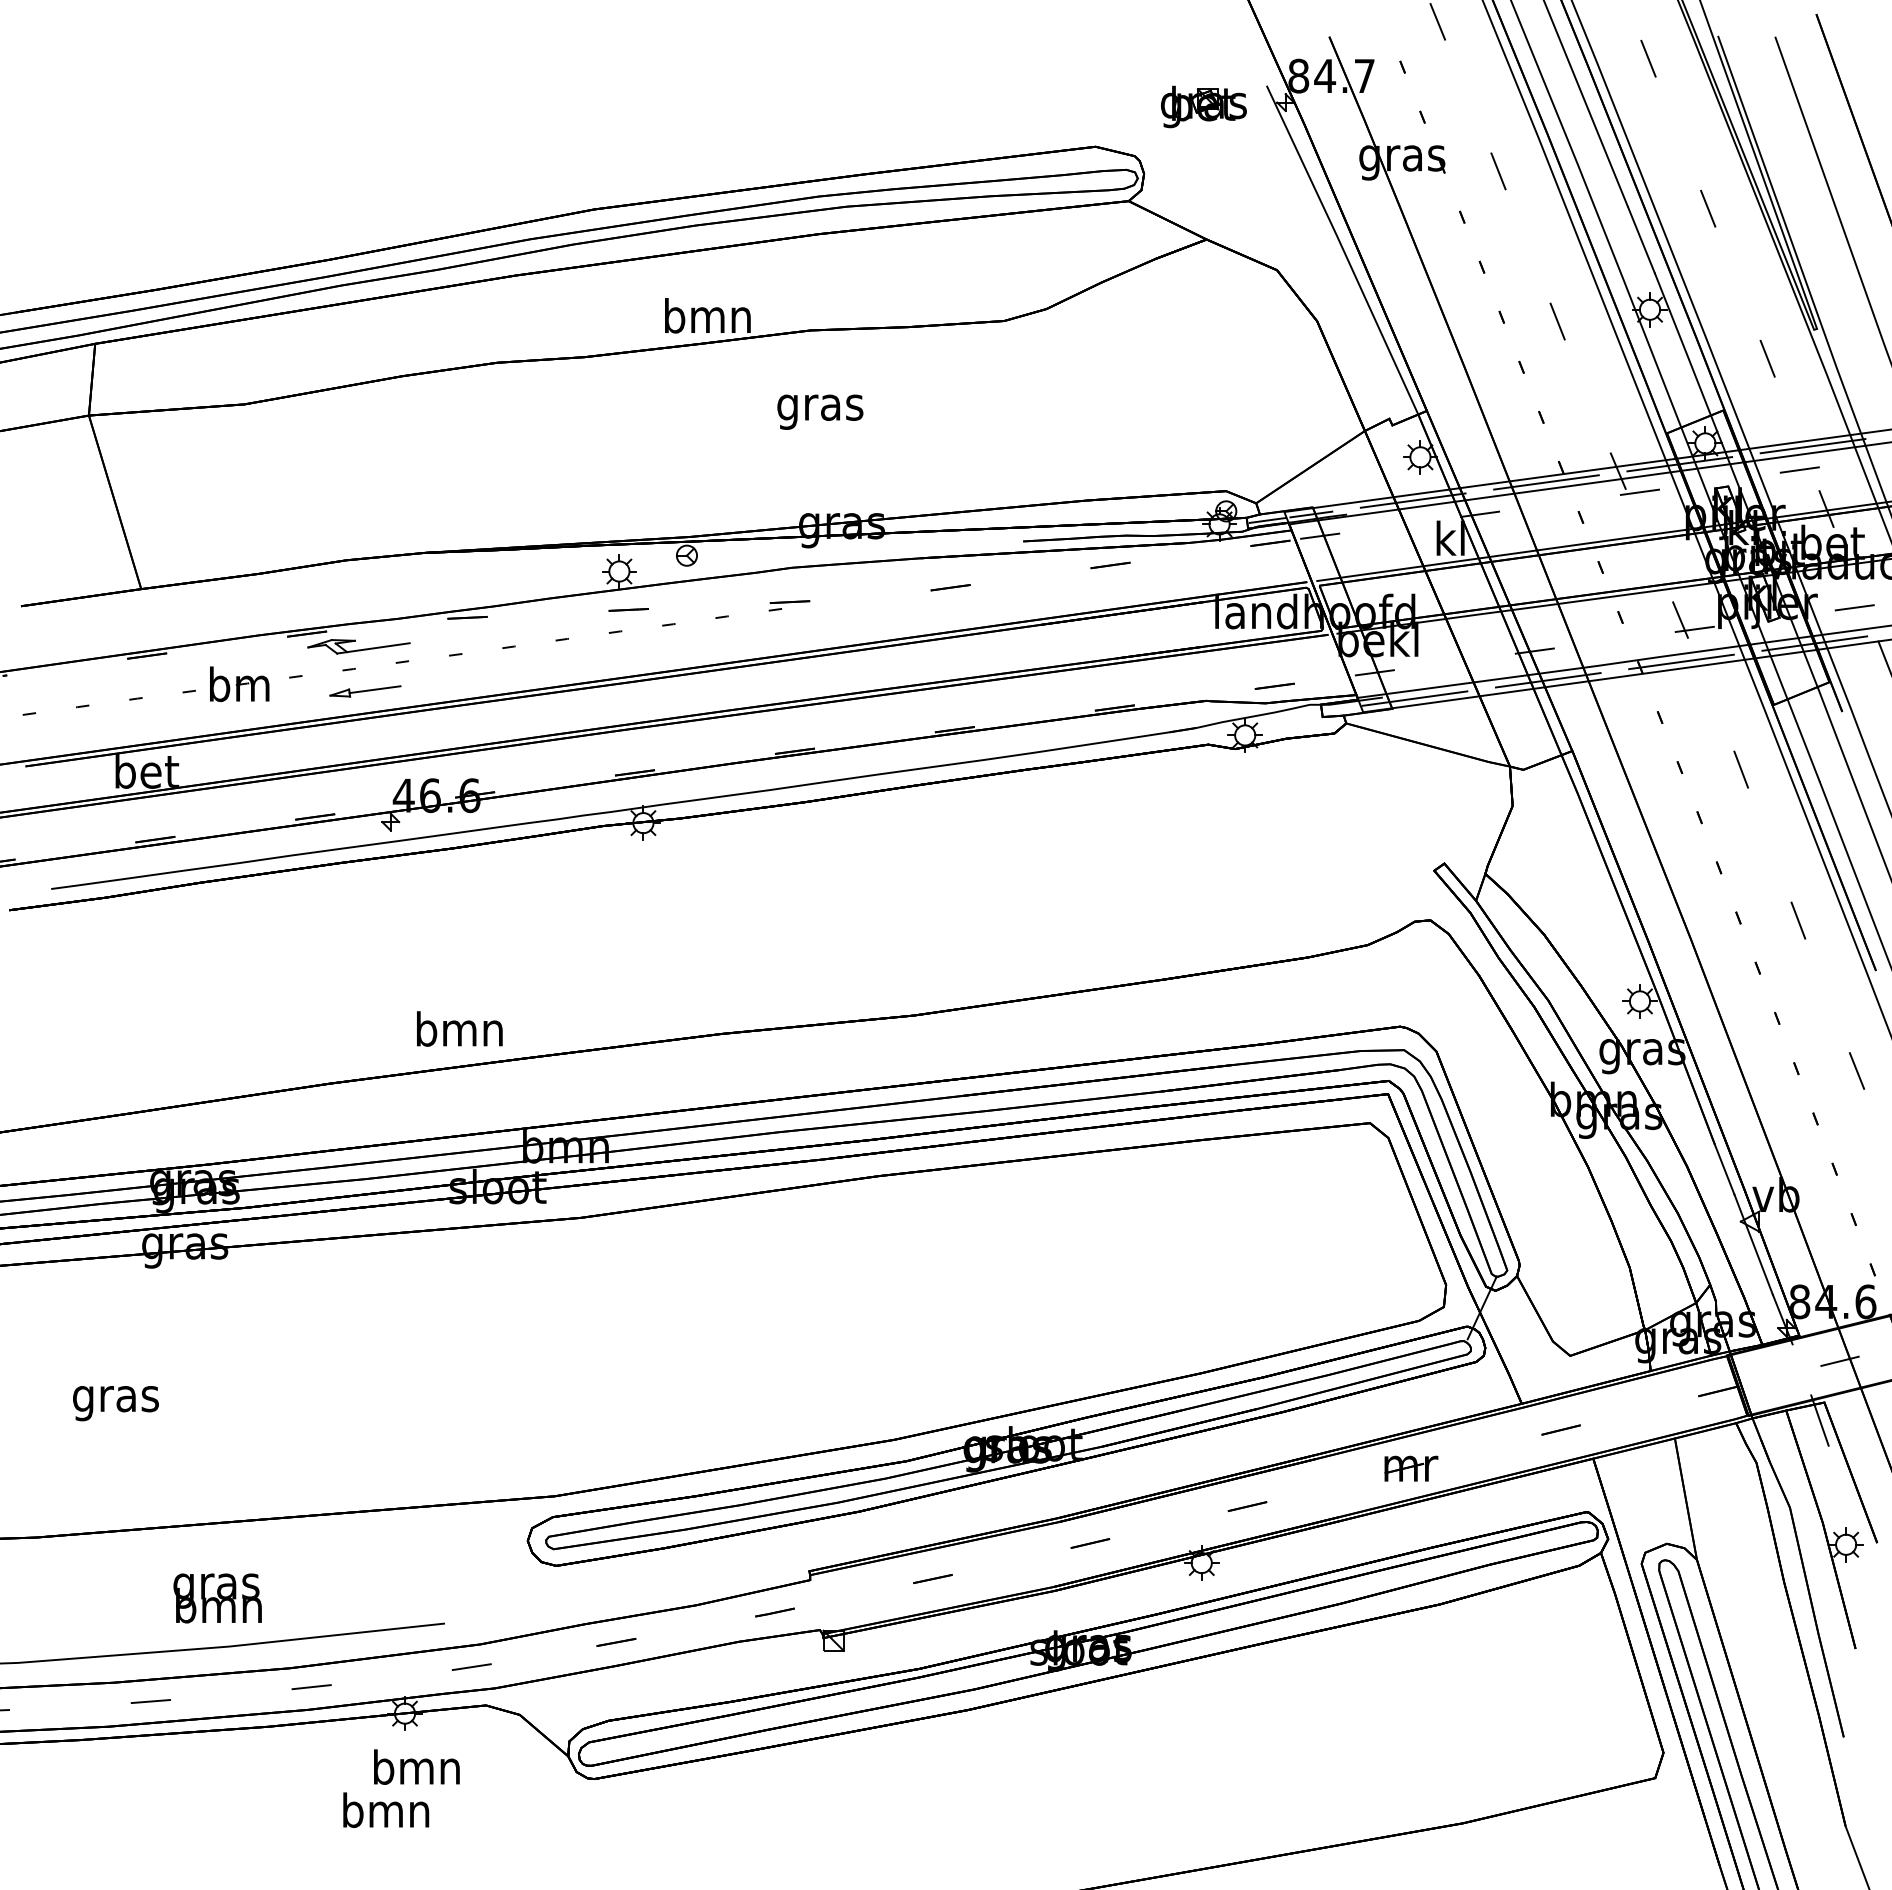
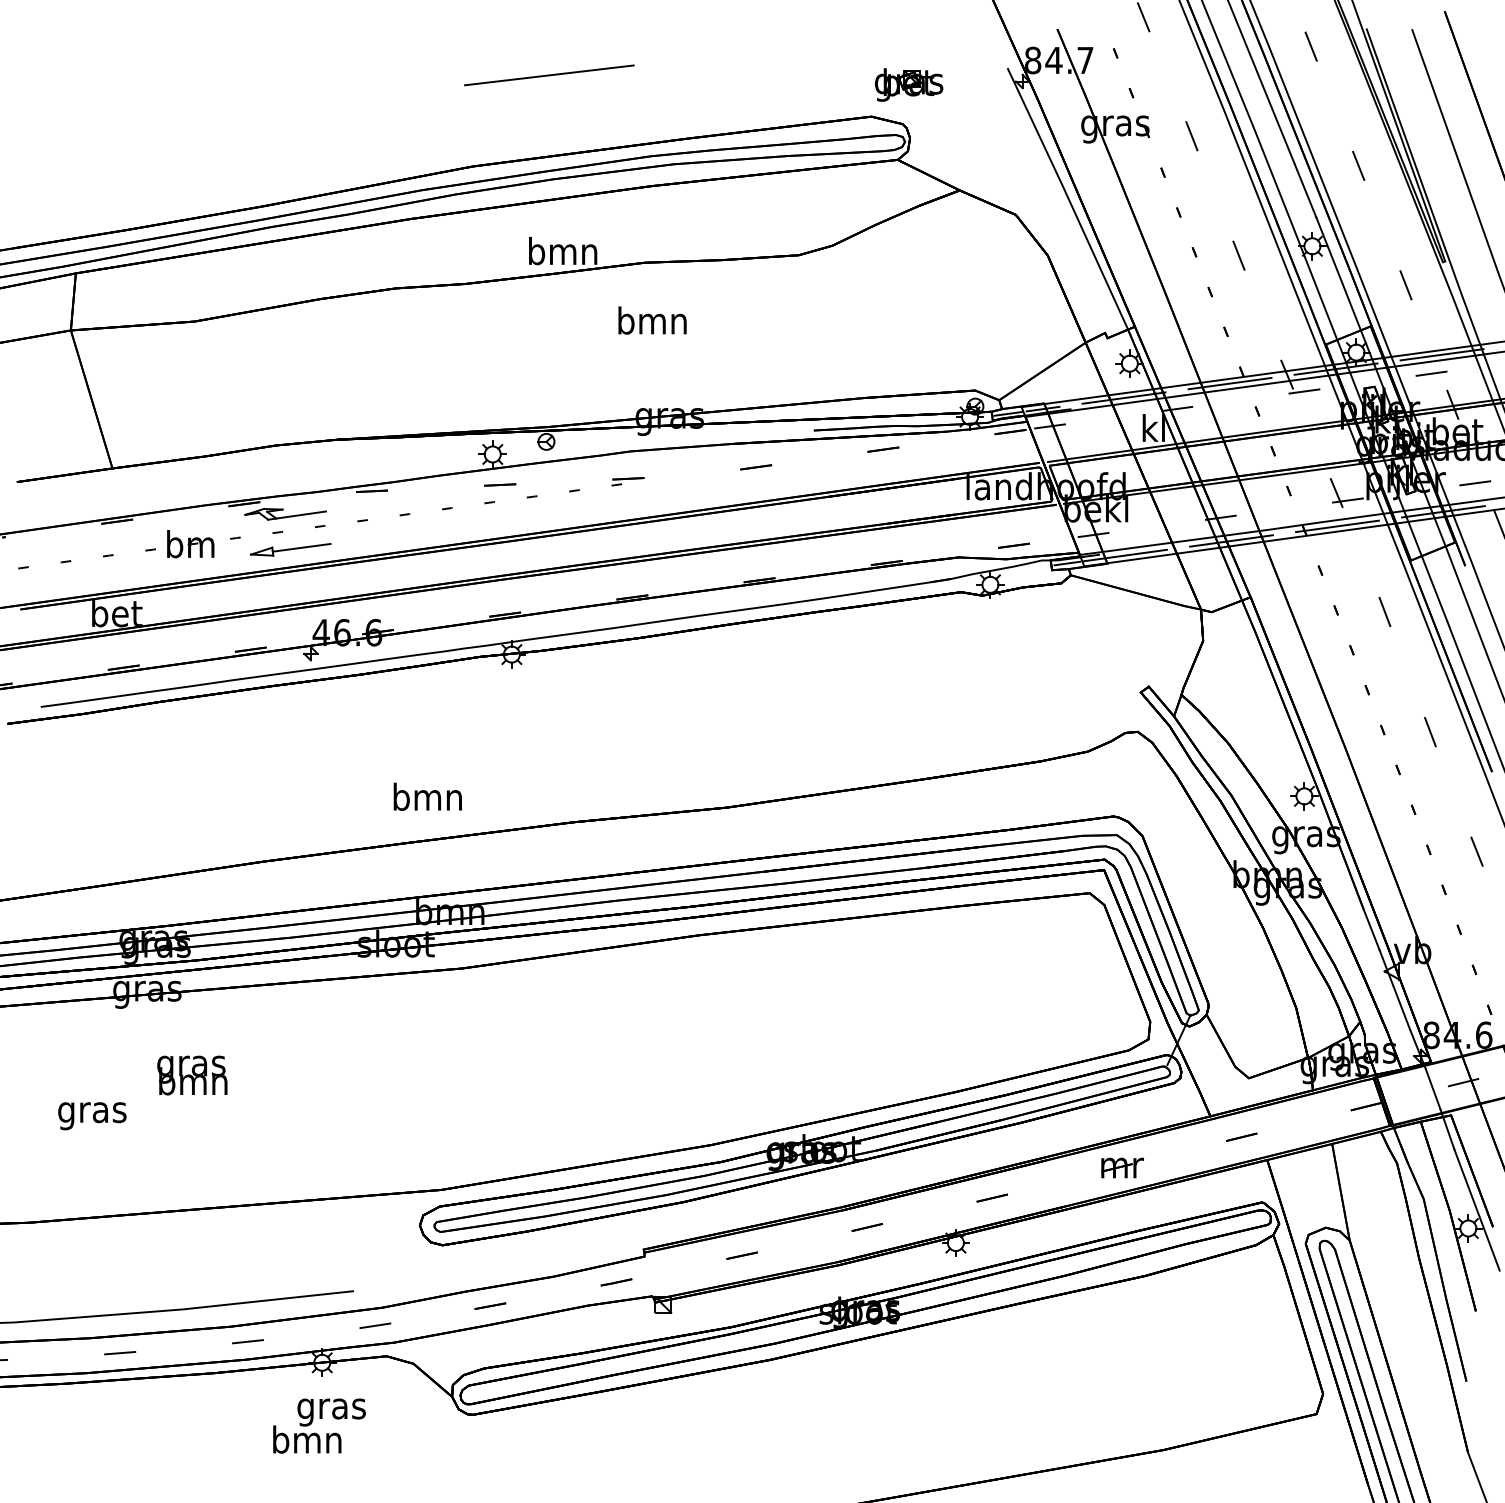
line: (690, 94) -> (549, 75), added
part: (1203, 106) -> (908, 84), moved
text: (820, 407) -> (652, 324), gras -> bmn
part: (365, 691) -> (290, 549), size x1.43
line: (1341, 708) -> (1067, 563), added
text: (459, 1028) -> (427, 796), moved
line: (1801, 1369) -> (1432, 1089), added
line: (1856, 1521) -> (1476, 1209), added
text: (217, 1598) -> (192, 1075), moved
text: (416, 1771) -> (331, 1408), bmn -> gras

